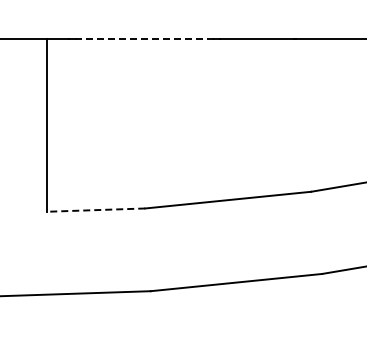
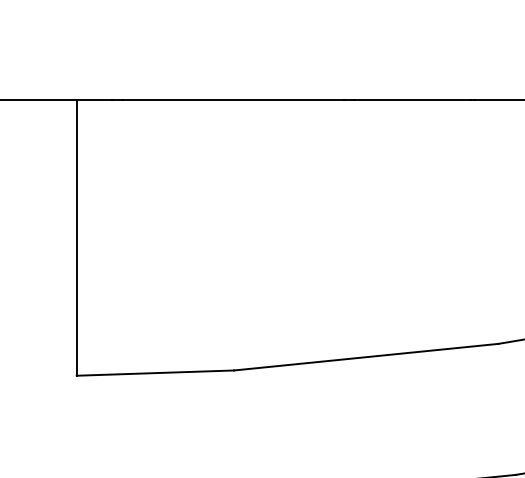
line: (144, 38) -> (232, 99), dashed -> solid
line: (95, 210) -> (154, 373), dashed -> solid

